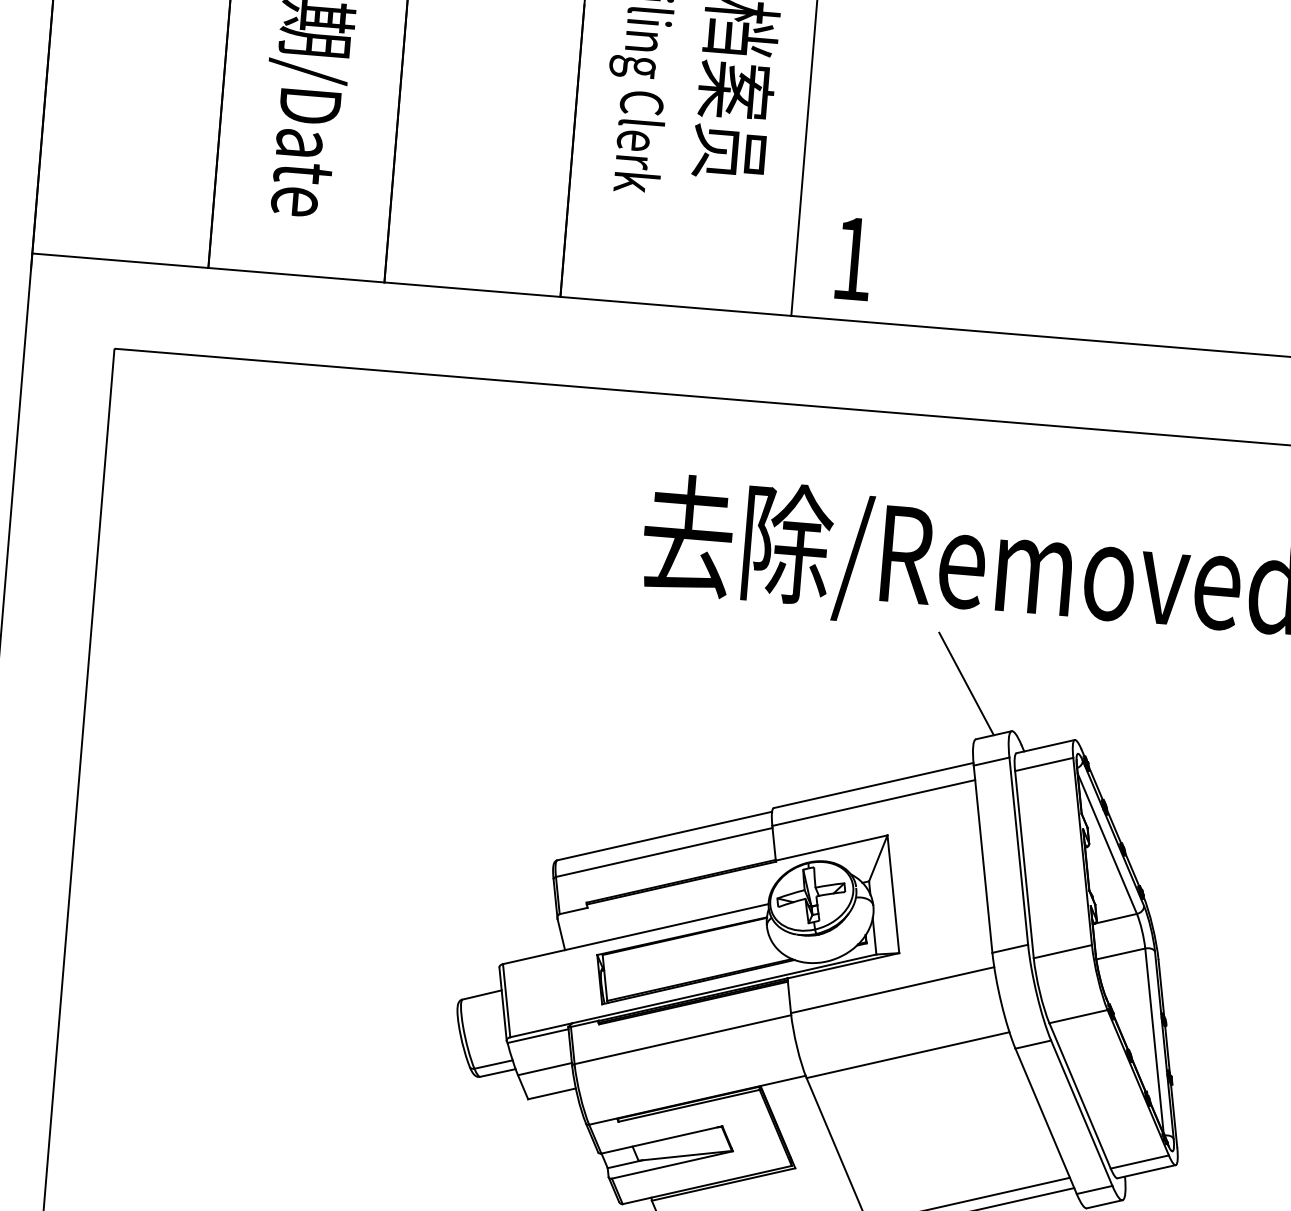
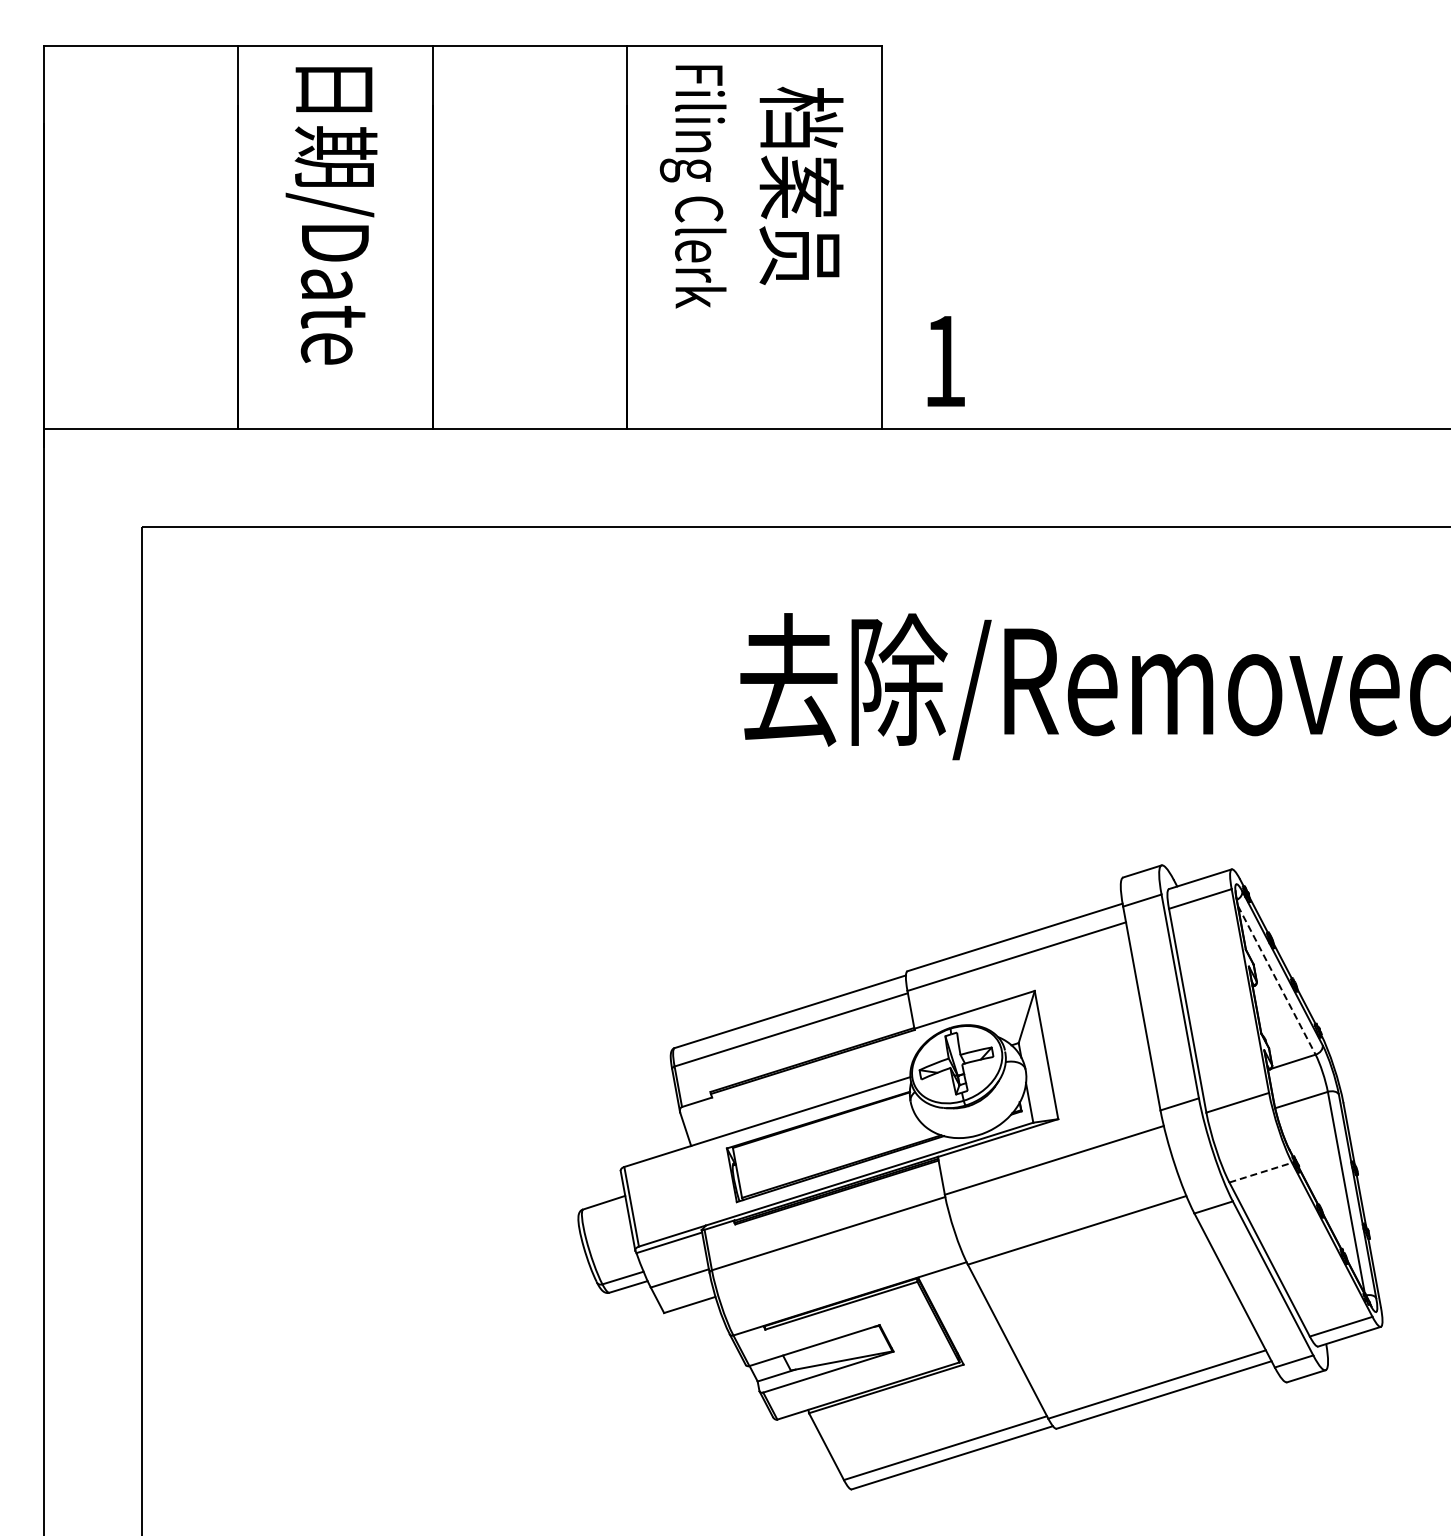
line: (966, 683) -> (1107, 817), removed
line: (1107, 843) -> (1276, 980), solid -> dashed
line: (1078, 1016) -> (1260, 1172), solid -> dashed

